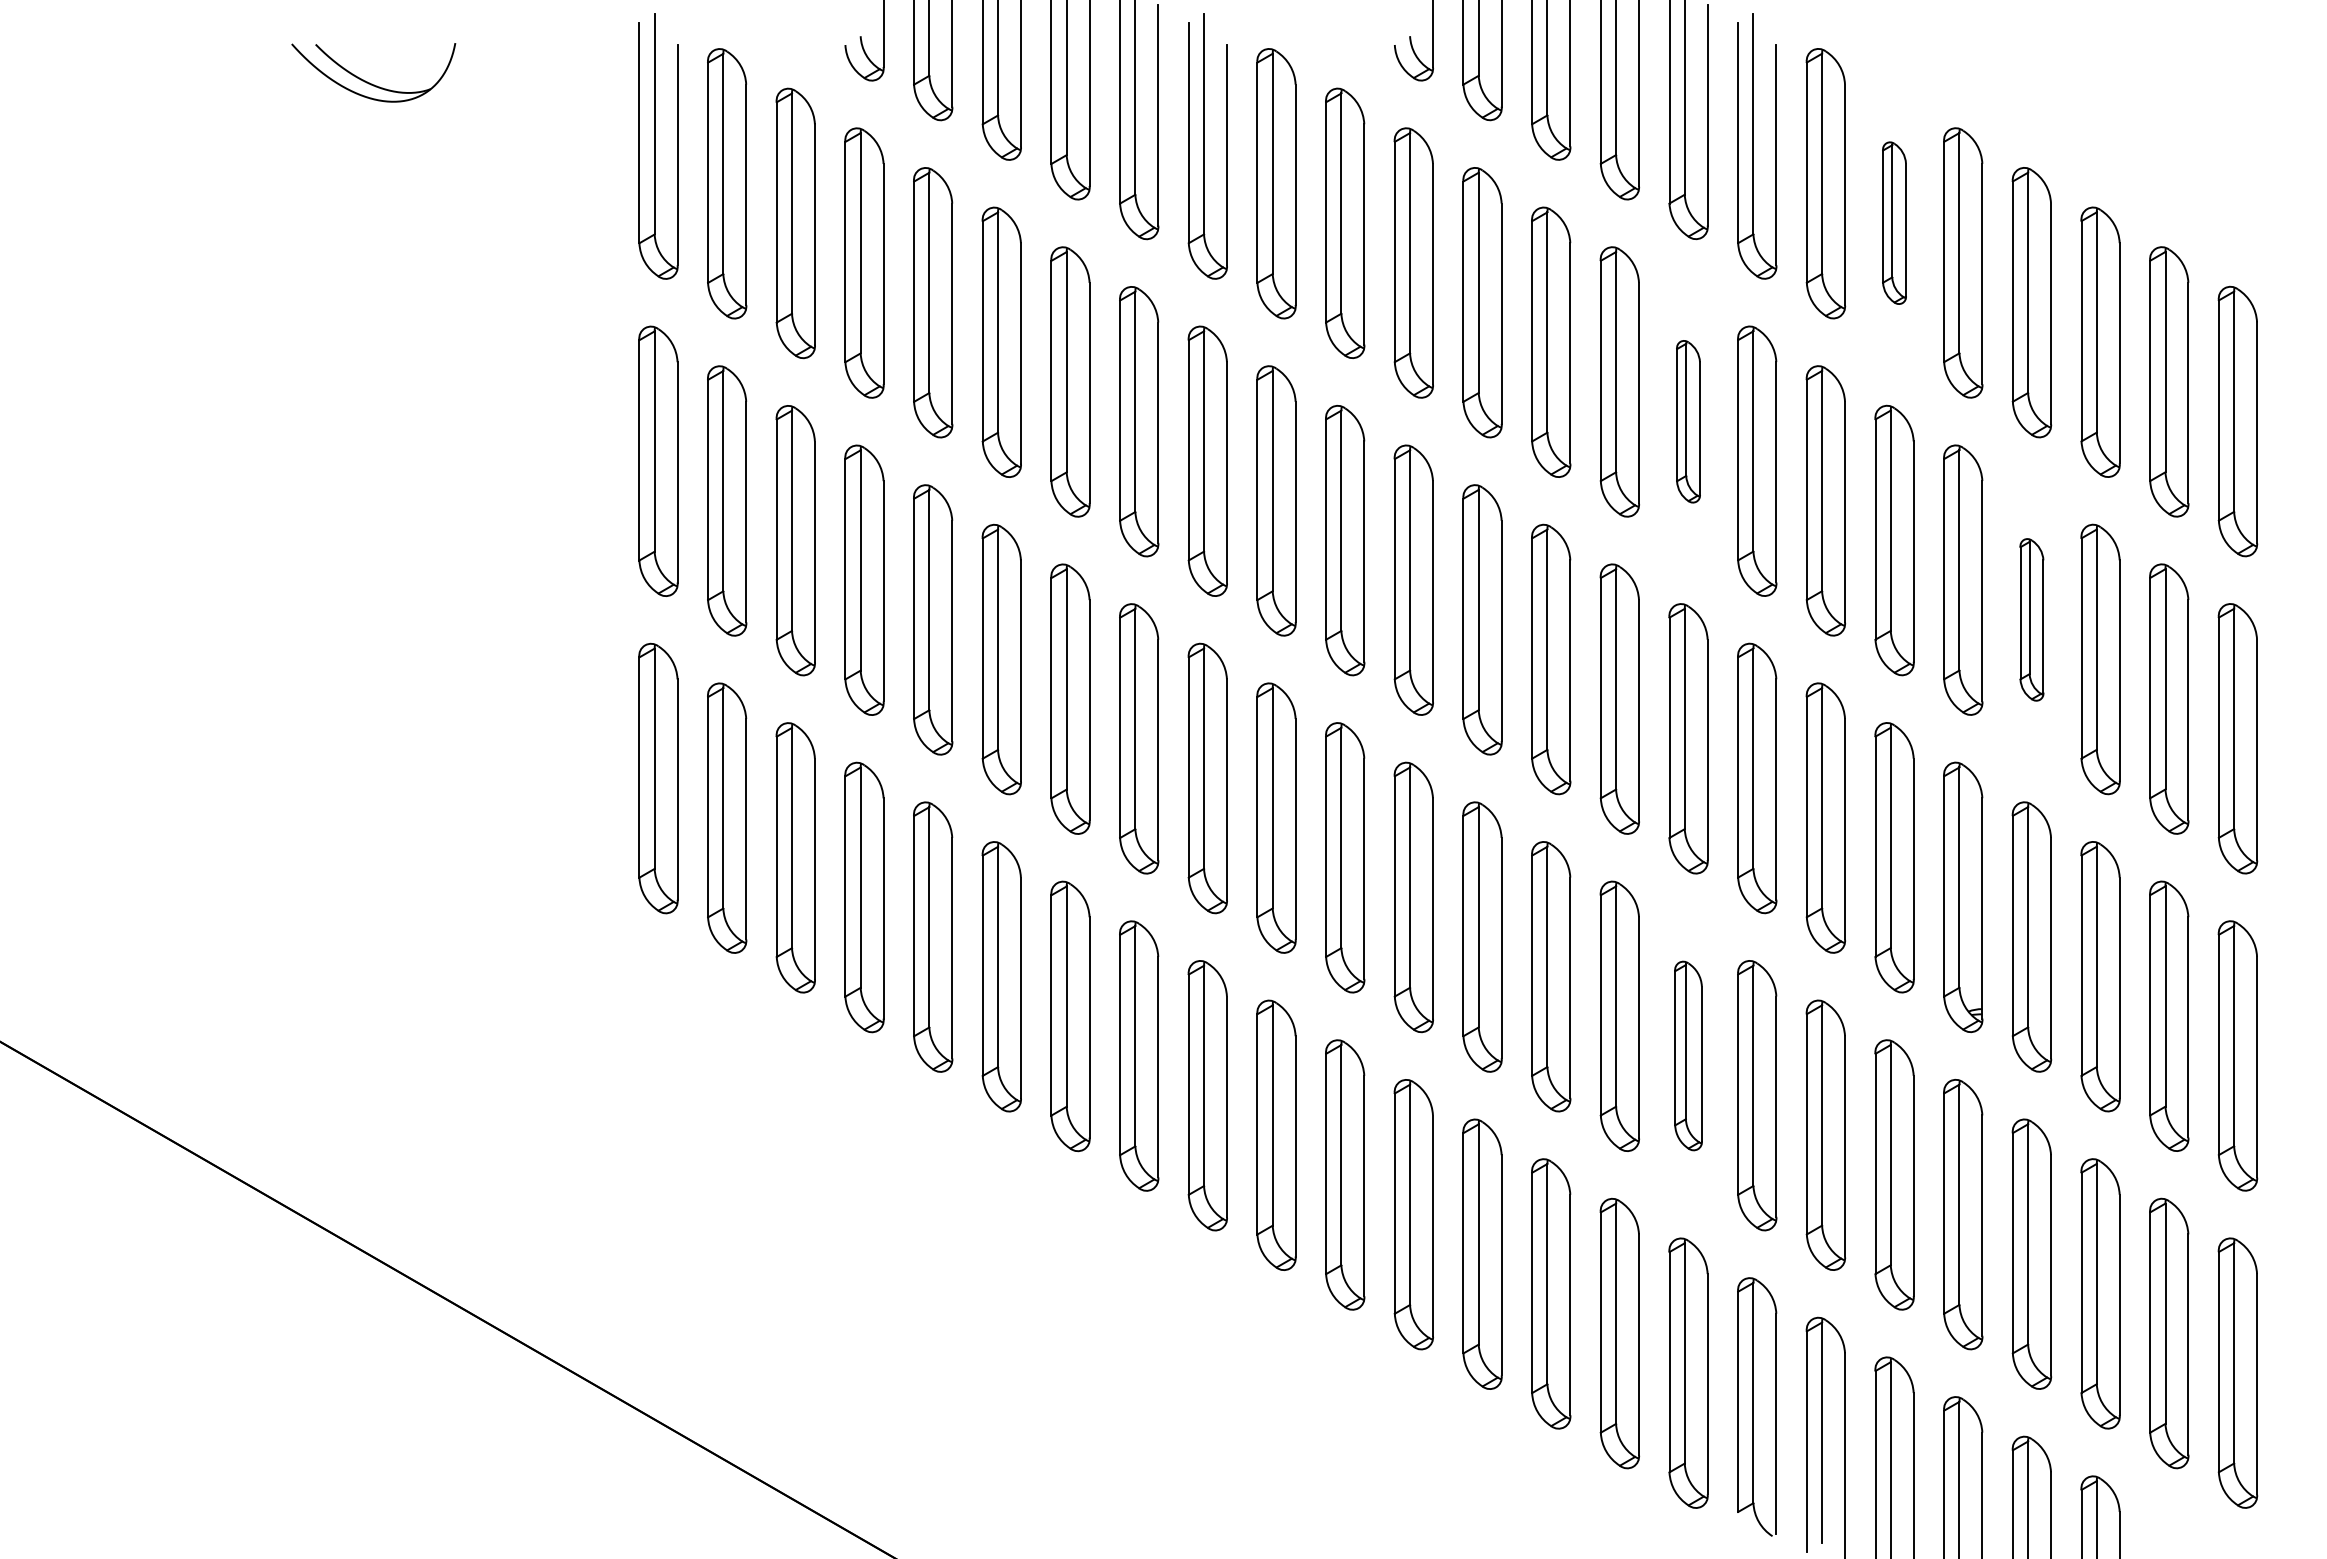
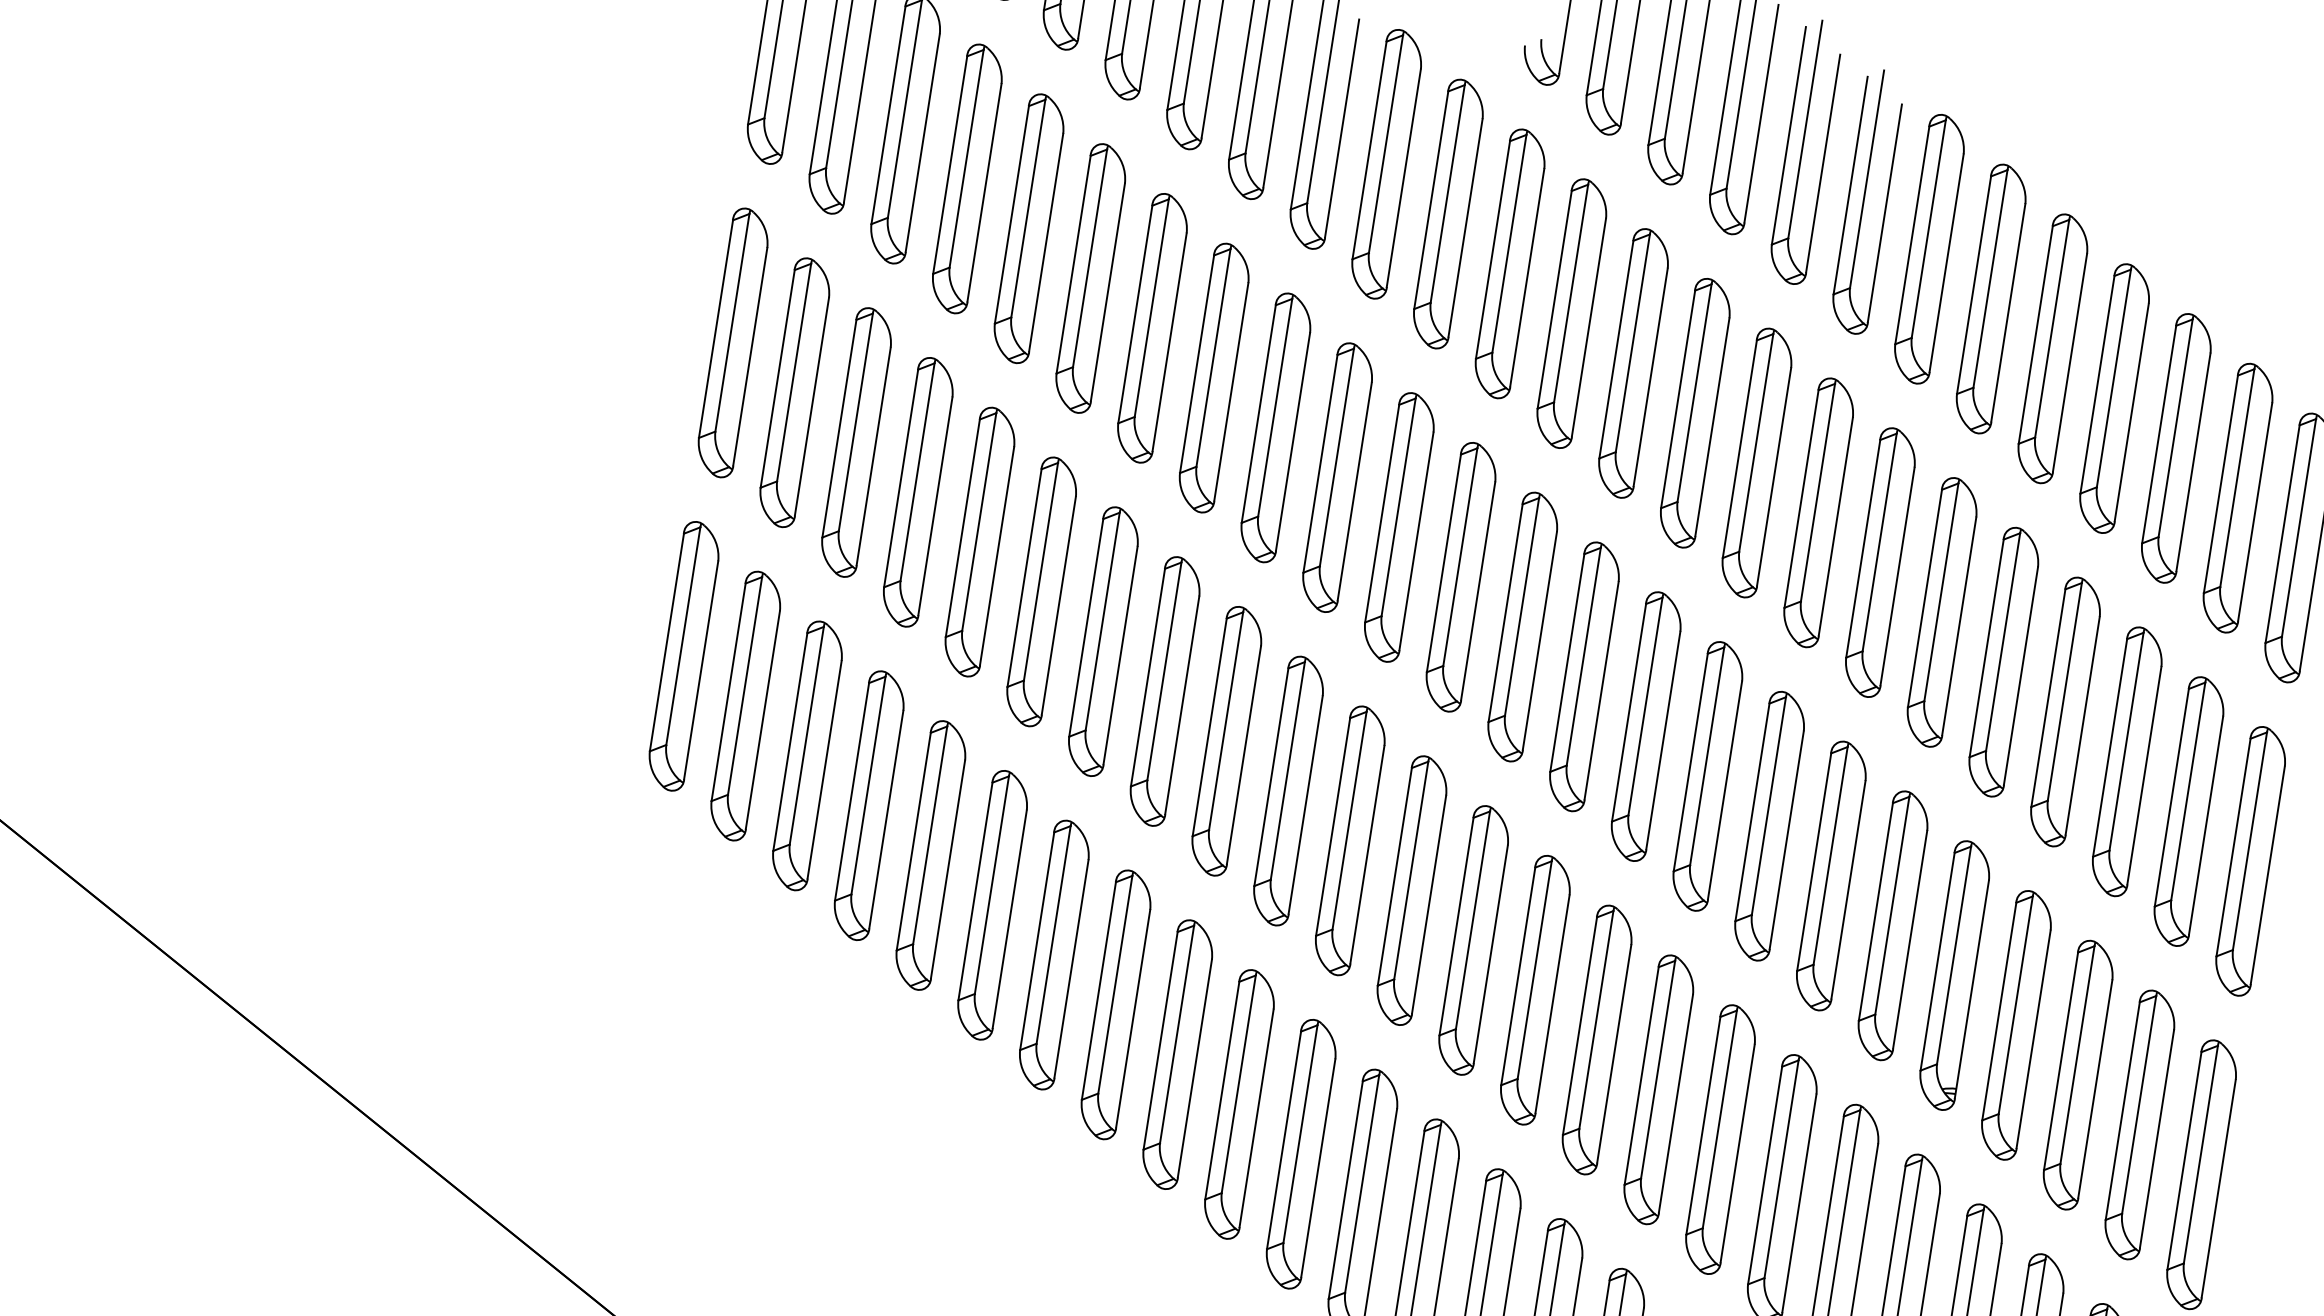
part: (1894, 222) -> (1991, 298), size x1.67
part: (1688, 421) -> (1756, 462), size x1.67
part: (2031, 619) -> (2065, 711), size x1.67
part: (1688, 1055) -> (1658, 1089), size x1.43

